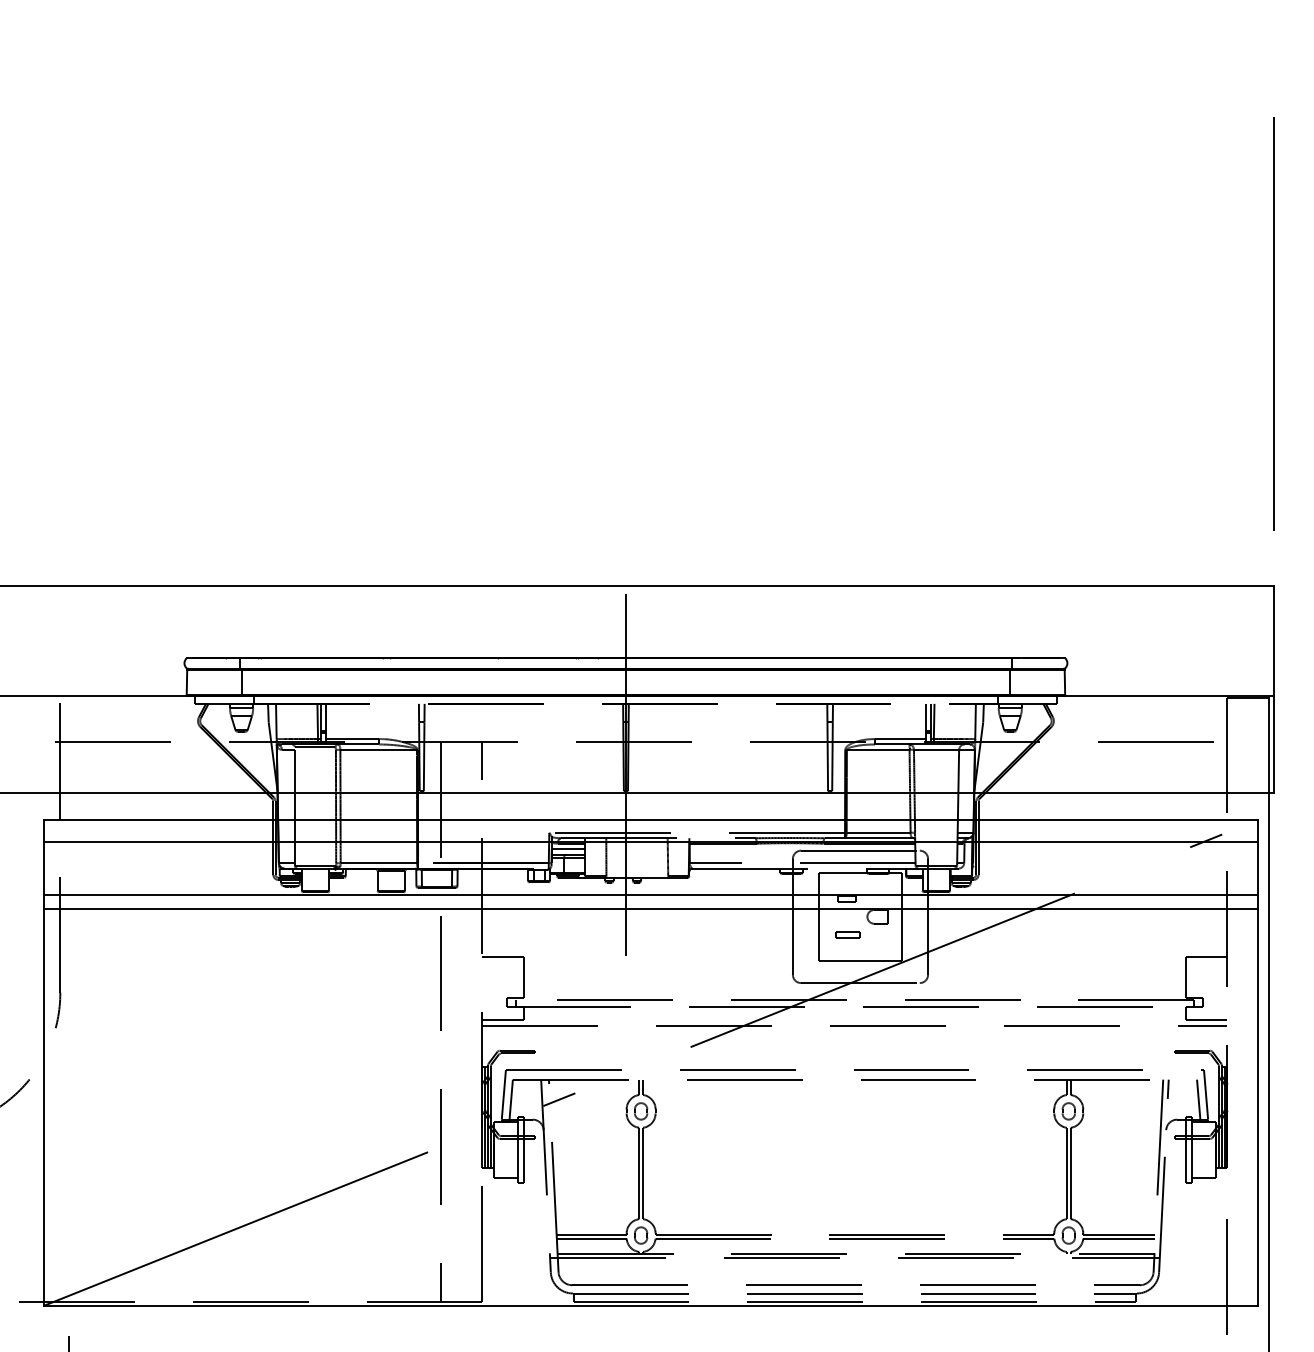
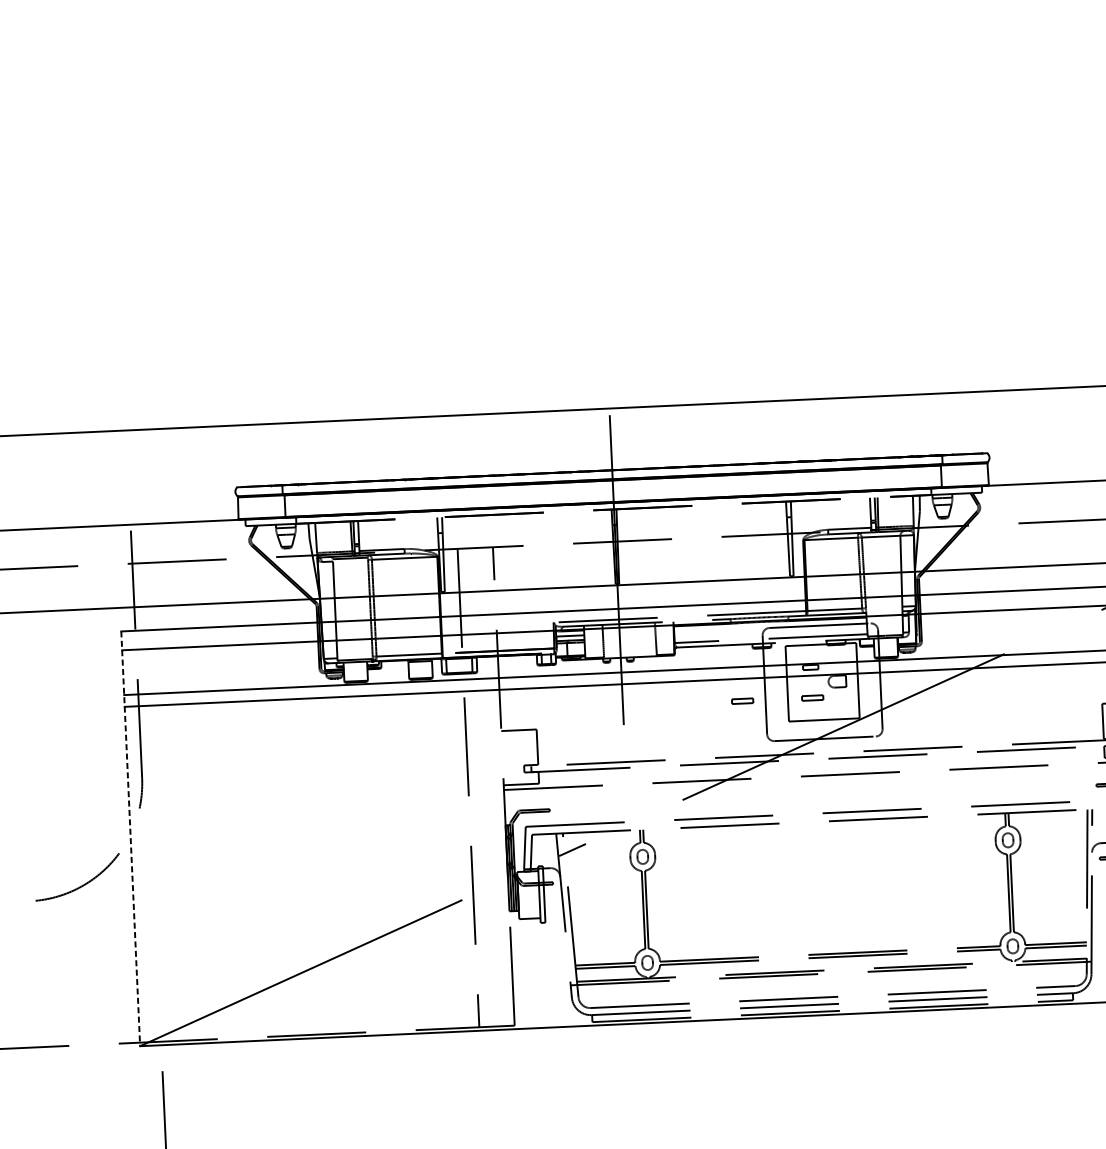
part: (765, 934) -> (742, 700), added
line: (43, 1063) -> (130, 839), solid -> dashed

